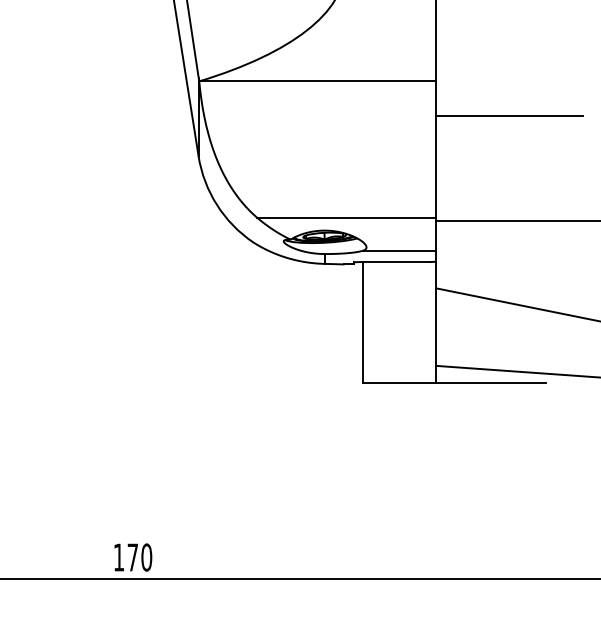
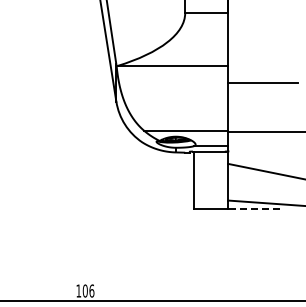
line: (491, 382) -> (254, 208), solid -> dashed
text: (139, 556) -> (88, 290), 170 -> 106

